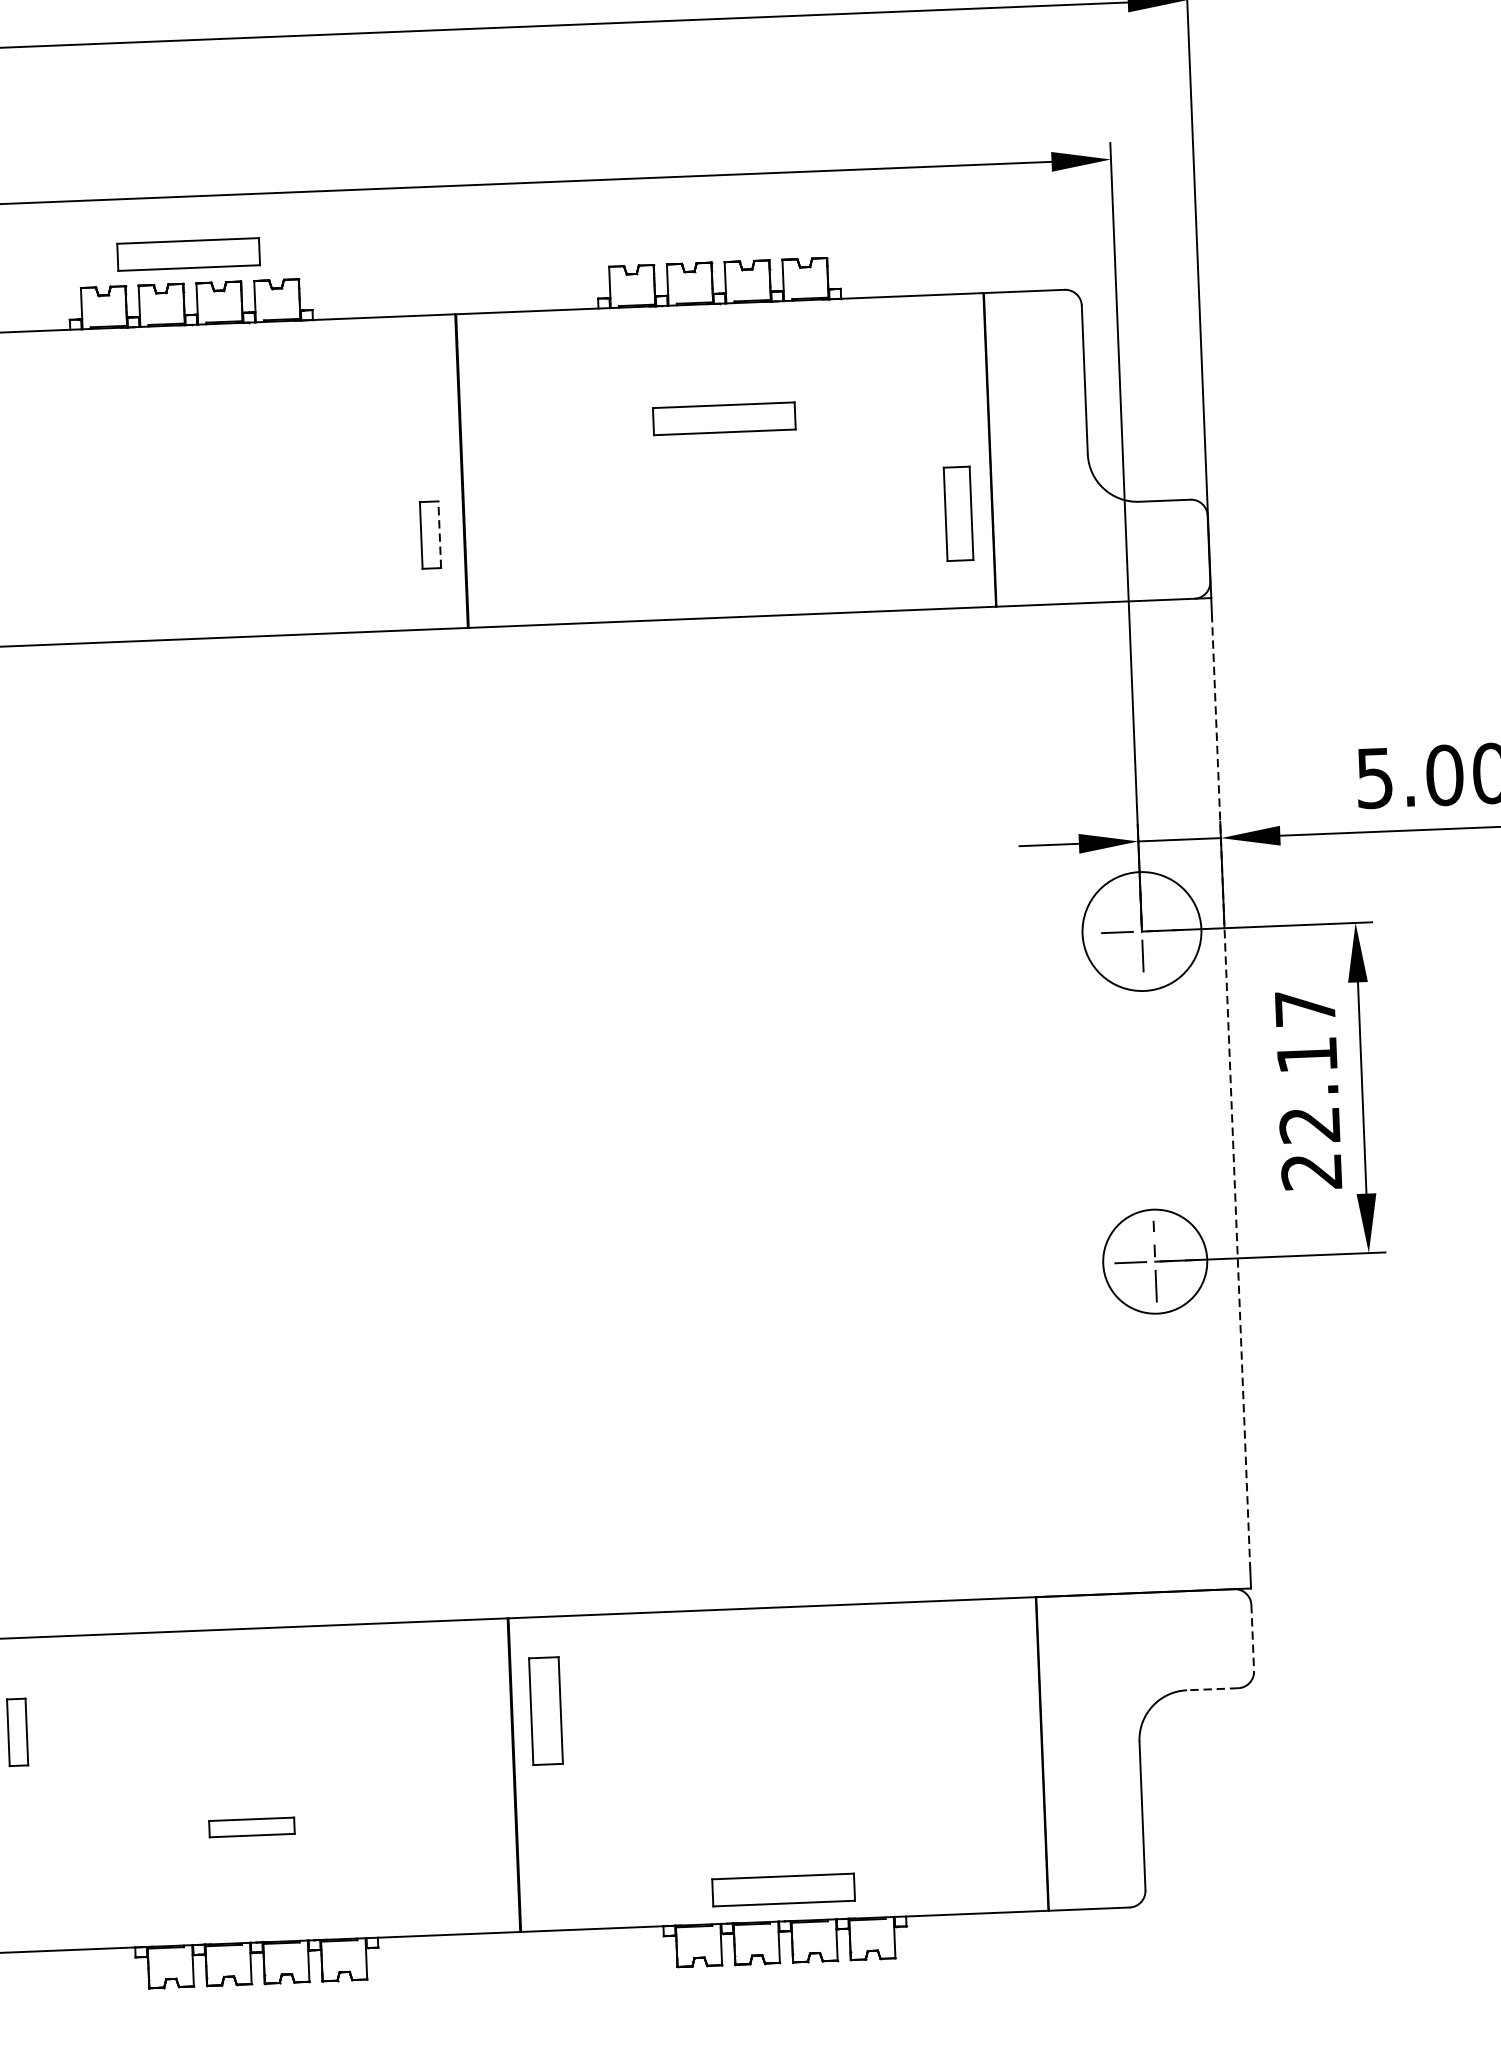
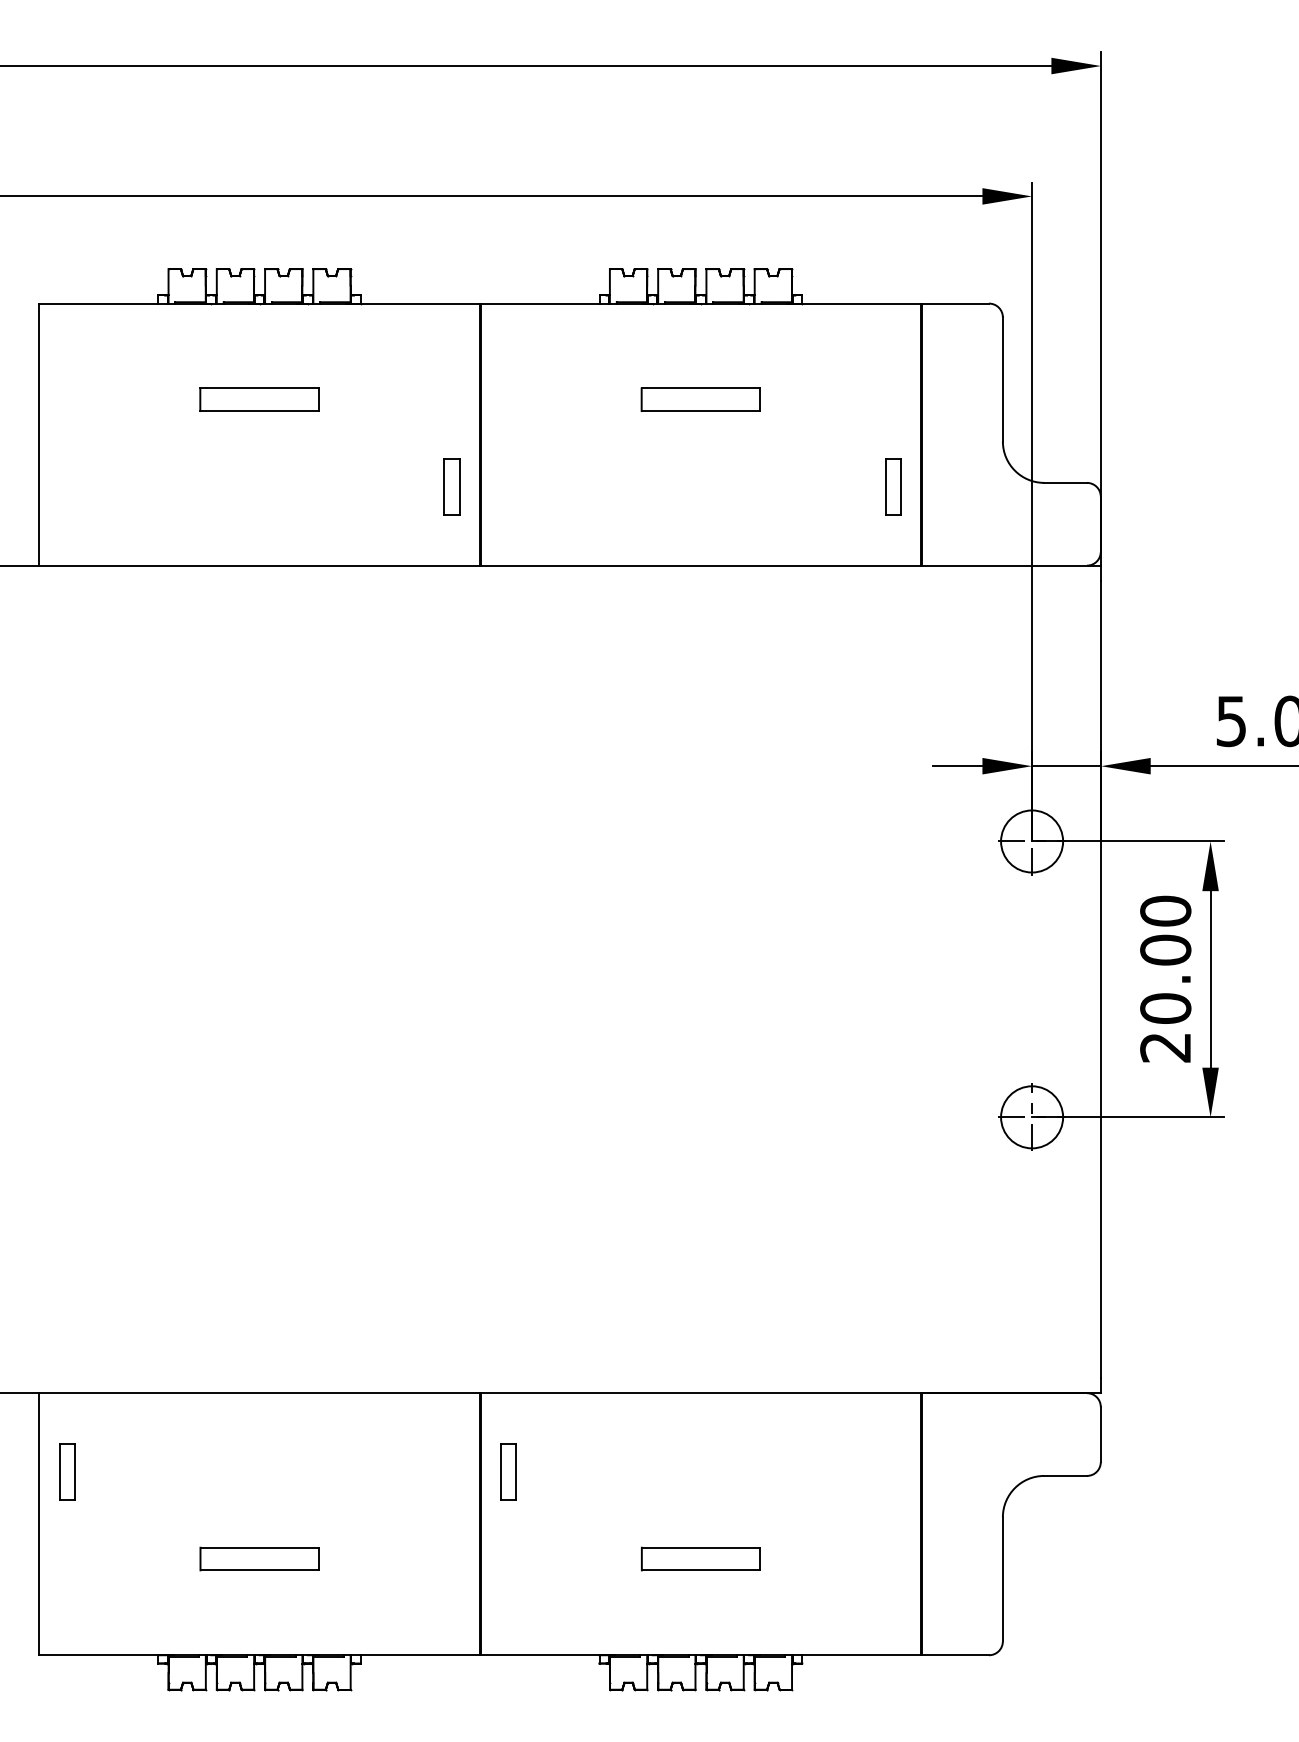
part: (188, 254) -> (259, 399), moved
part: (959, 513) -> (893, 486), size x0.71
line: (439, 534) -> (459, 486), dashed -> solid
circle: (1142, 931) -> (1032, 841), size x0.62
text: (1307, 1066) -> (1165, 959), 22.17 -> 20.00
line: (1231, 1093) -> (1101, 979), dashed -> solid
circle: (1155, 1261) -> (1032, 1117), size x0.71
line: (1252, 1637) -> (1100, 1434), dashed -> solid
line: (1212, 1688) -> (1065, 1475), dashed -> solid
part: (545, 1710) -> (508, 1471), size x0.62
part: (251, 1826) -> (259, 1558), size x1.67
part: (782, 1889) -> (700, 1558), moved

